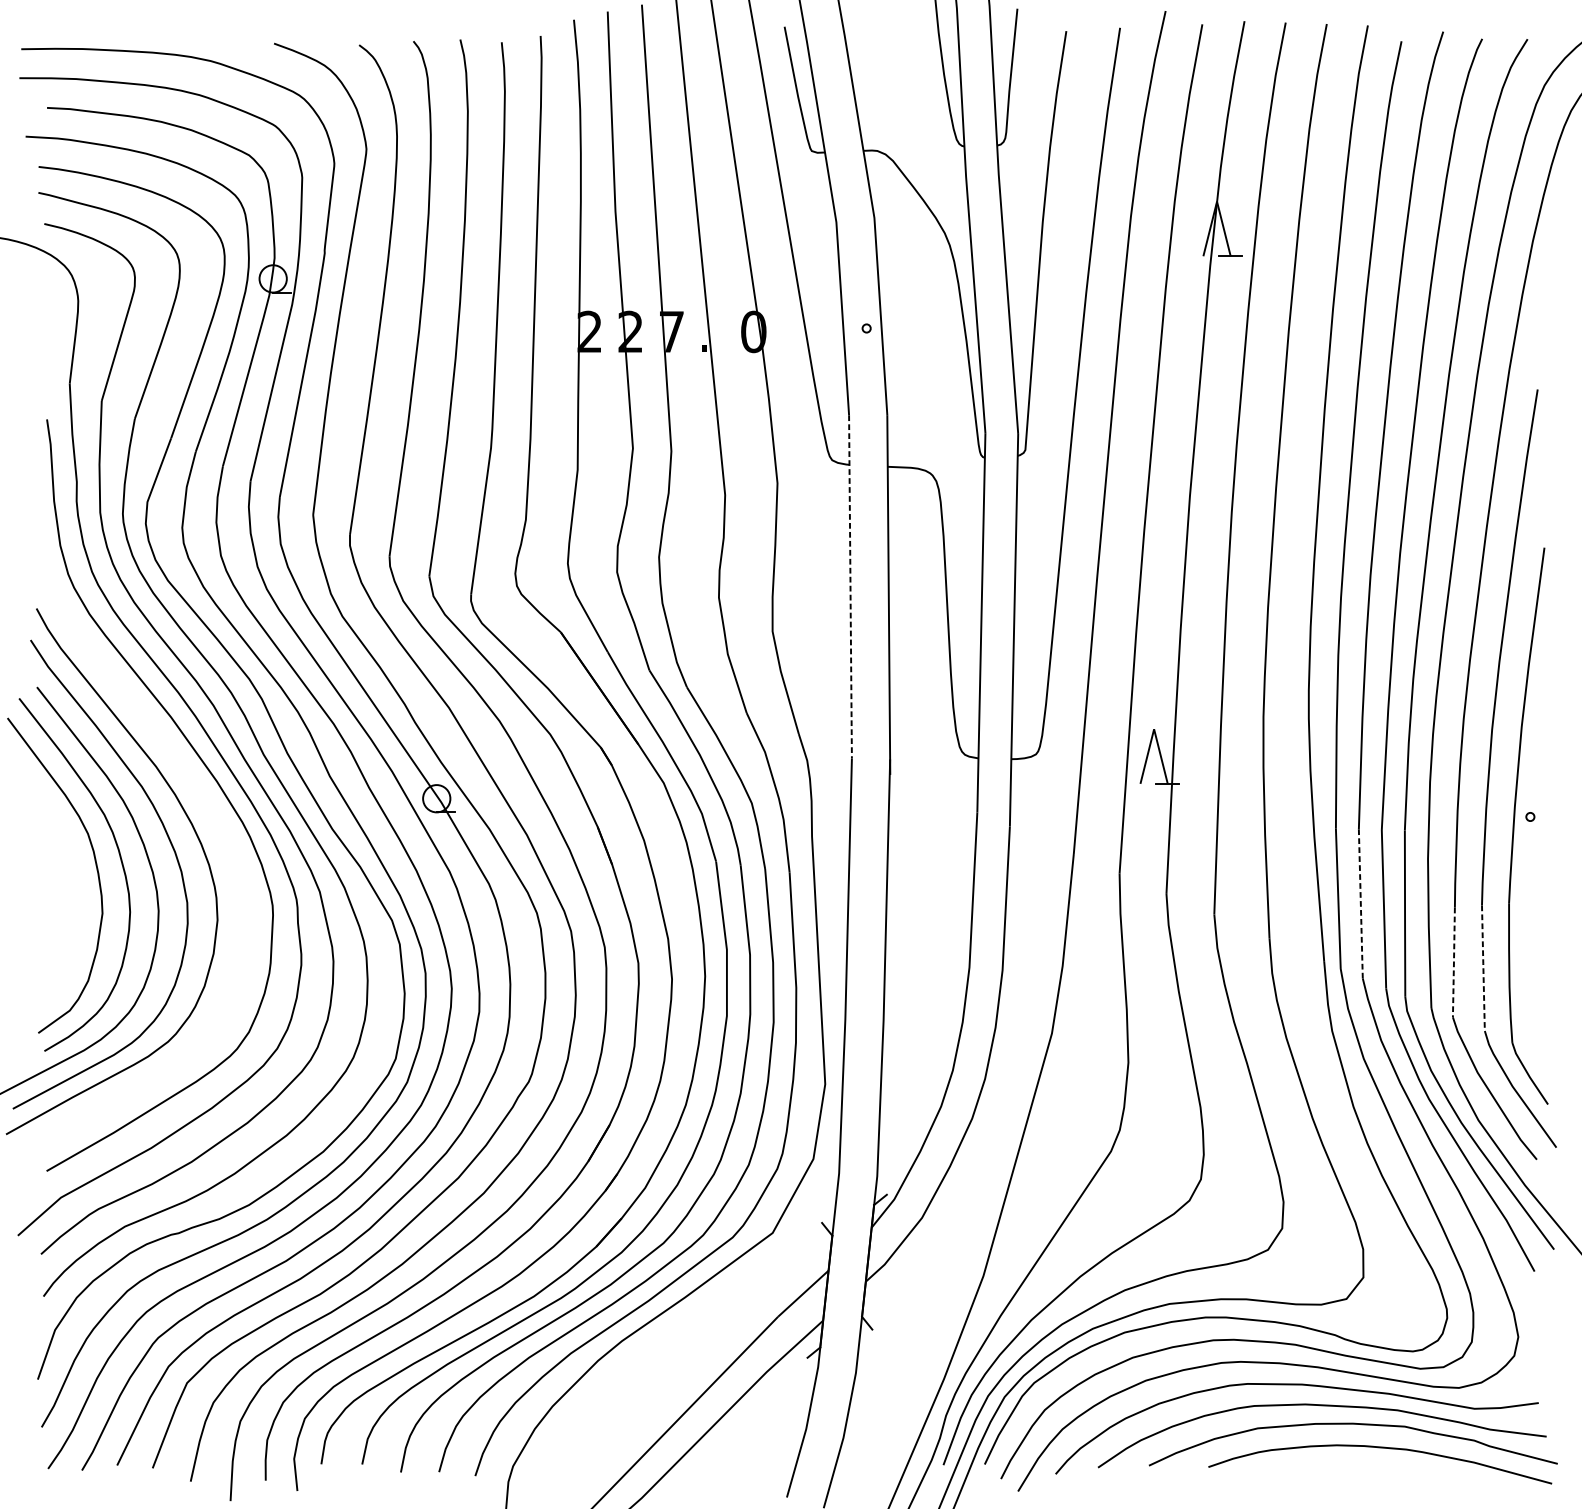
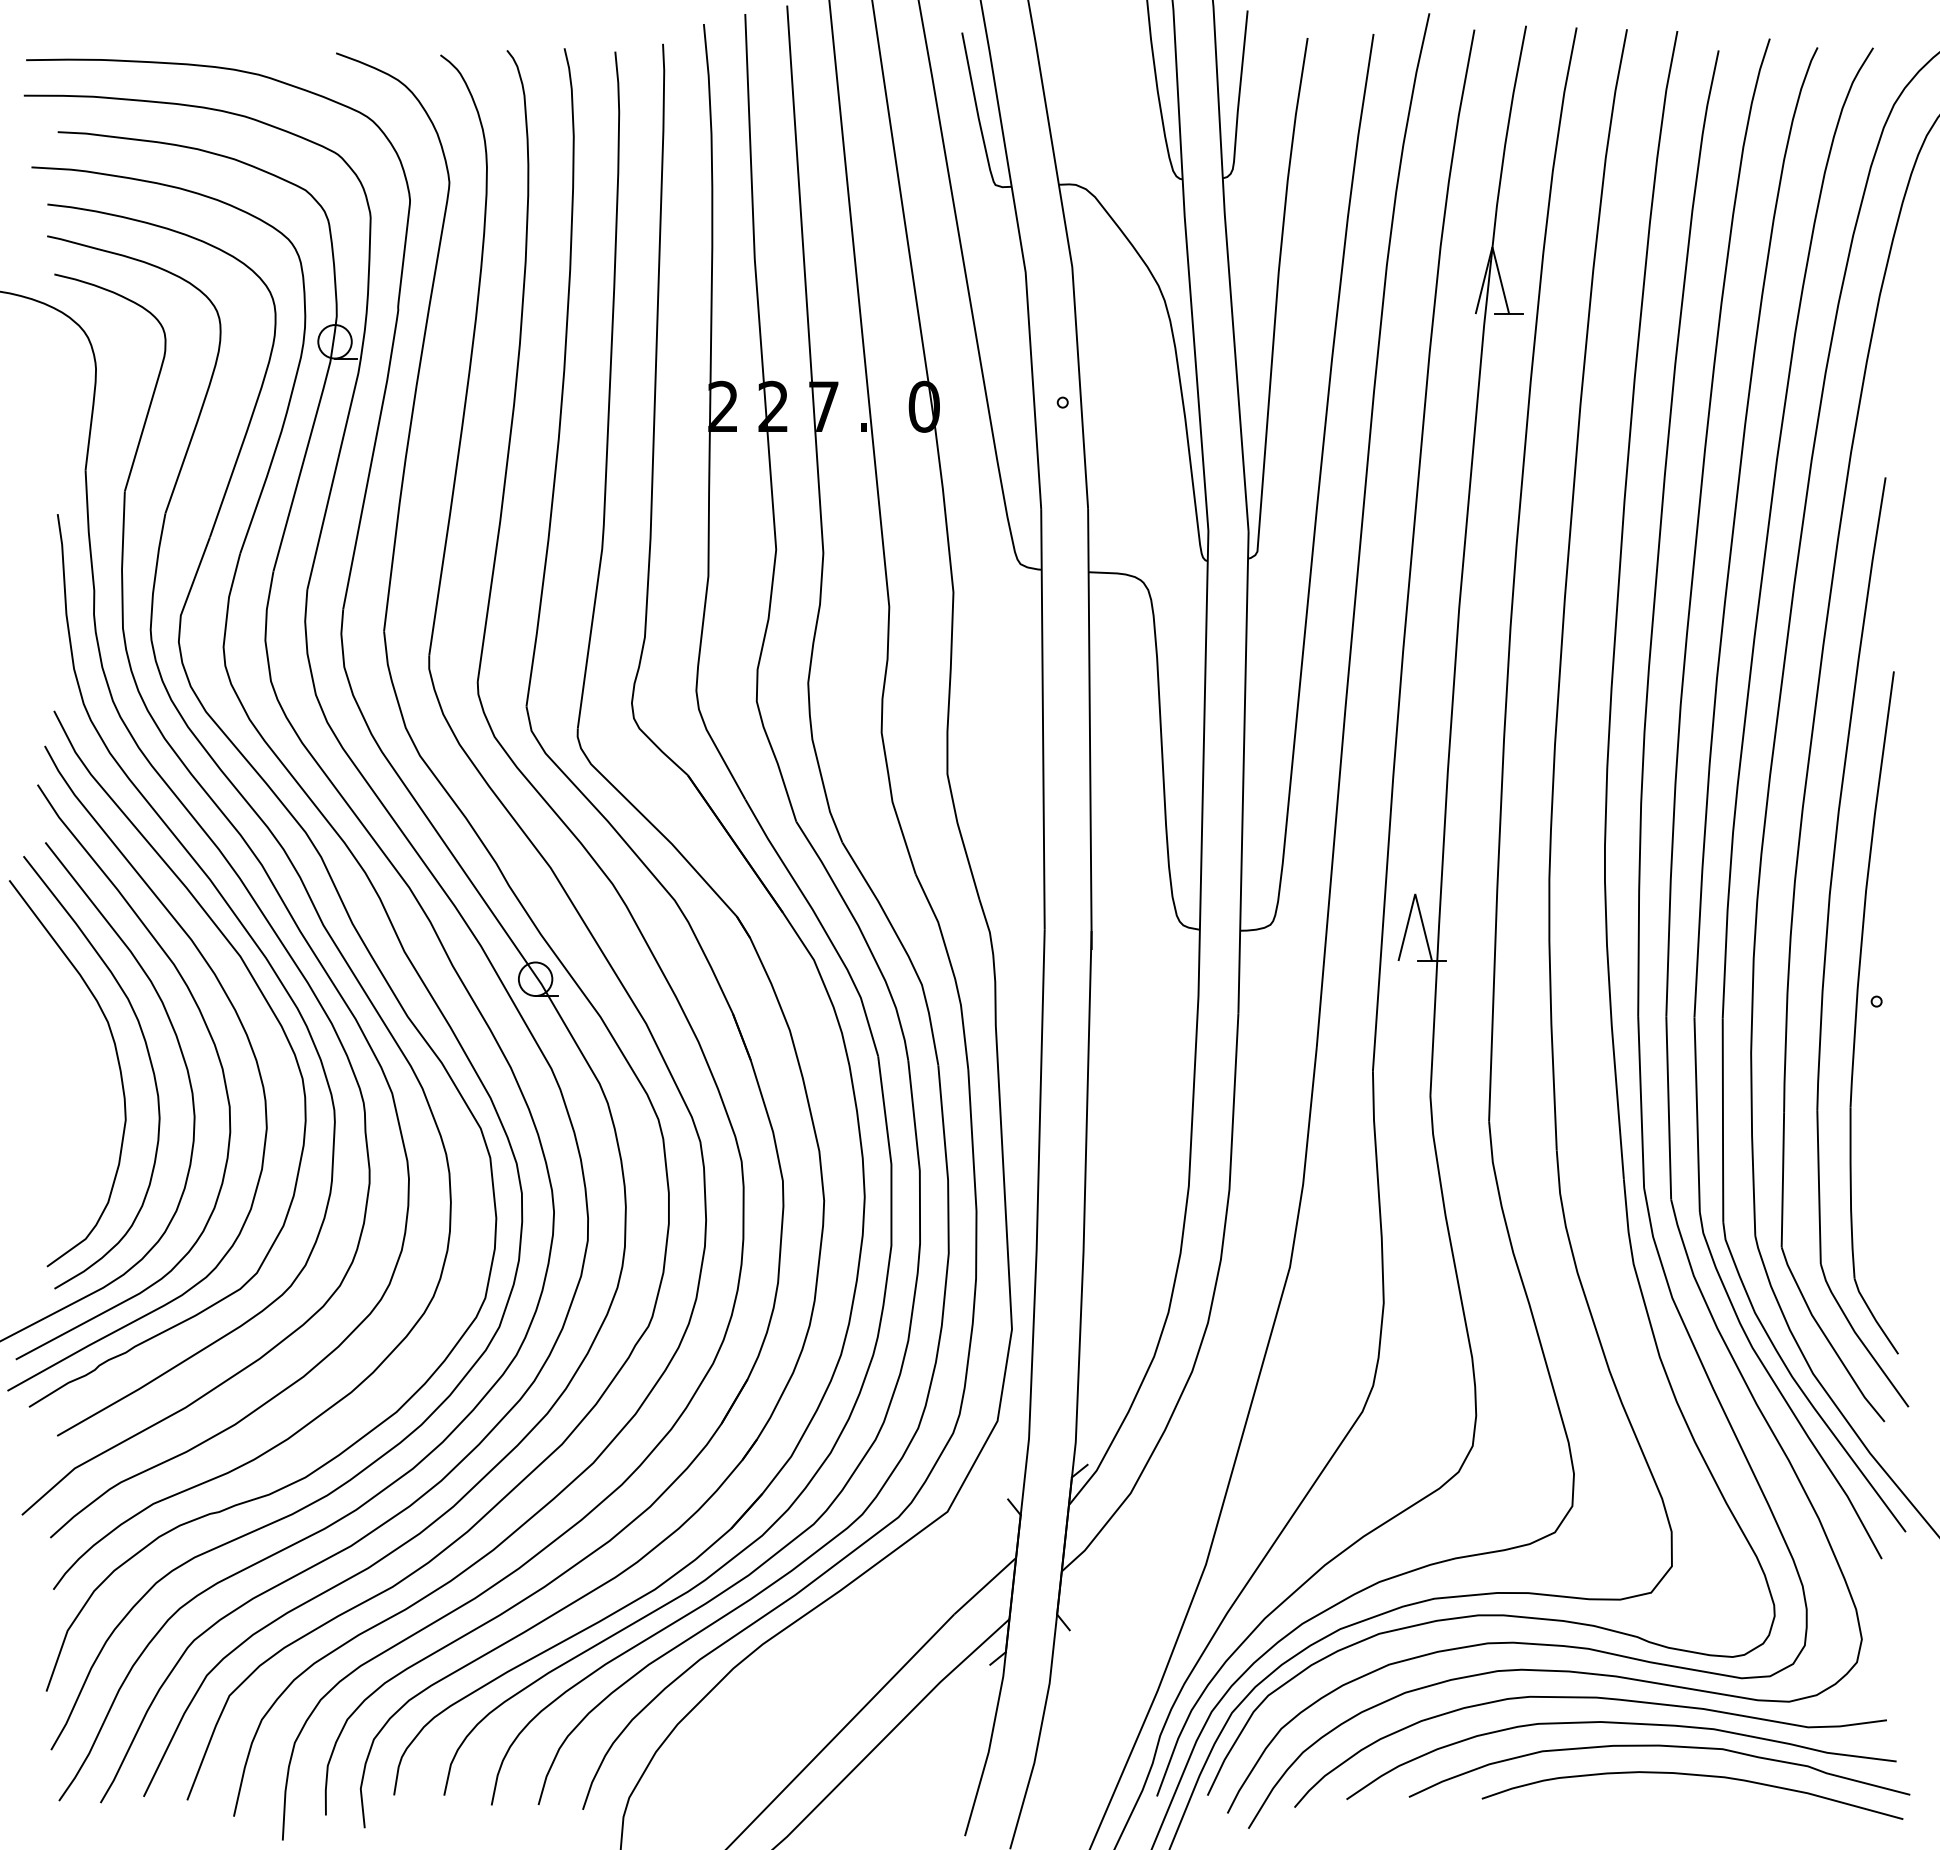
line: (850, 586) -> (1042, 719), dashed -> solid
curve: (216, 816) -> (265, 1001), added
line: (1360, 903) -> (1668, 1107), dashed -> solid
line: (1453, 962) -> (1782, 1179), dashed -> solid
line: (1483, 967) -> (1819, 1186), dashed -> solid

